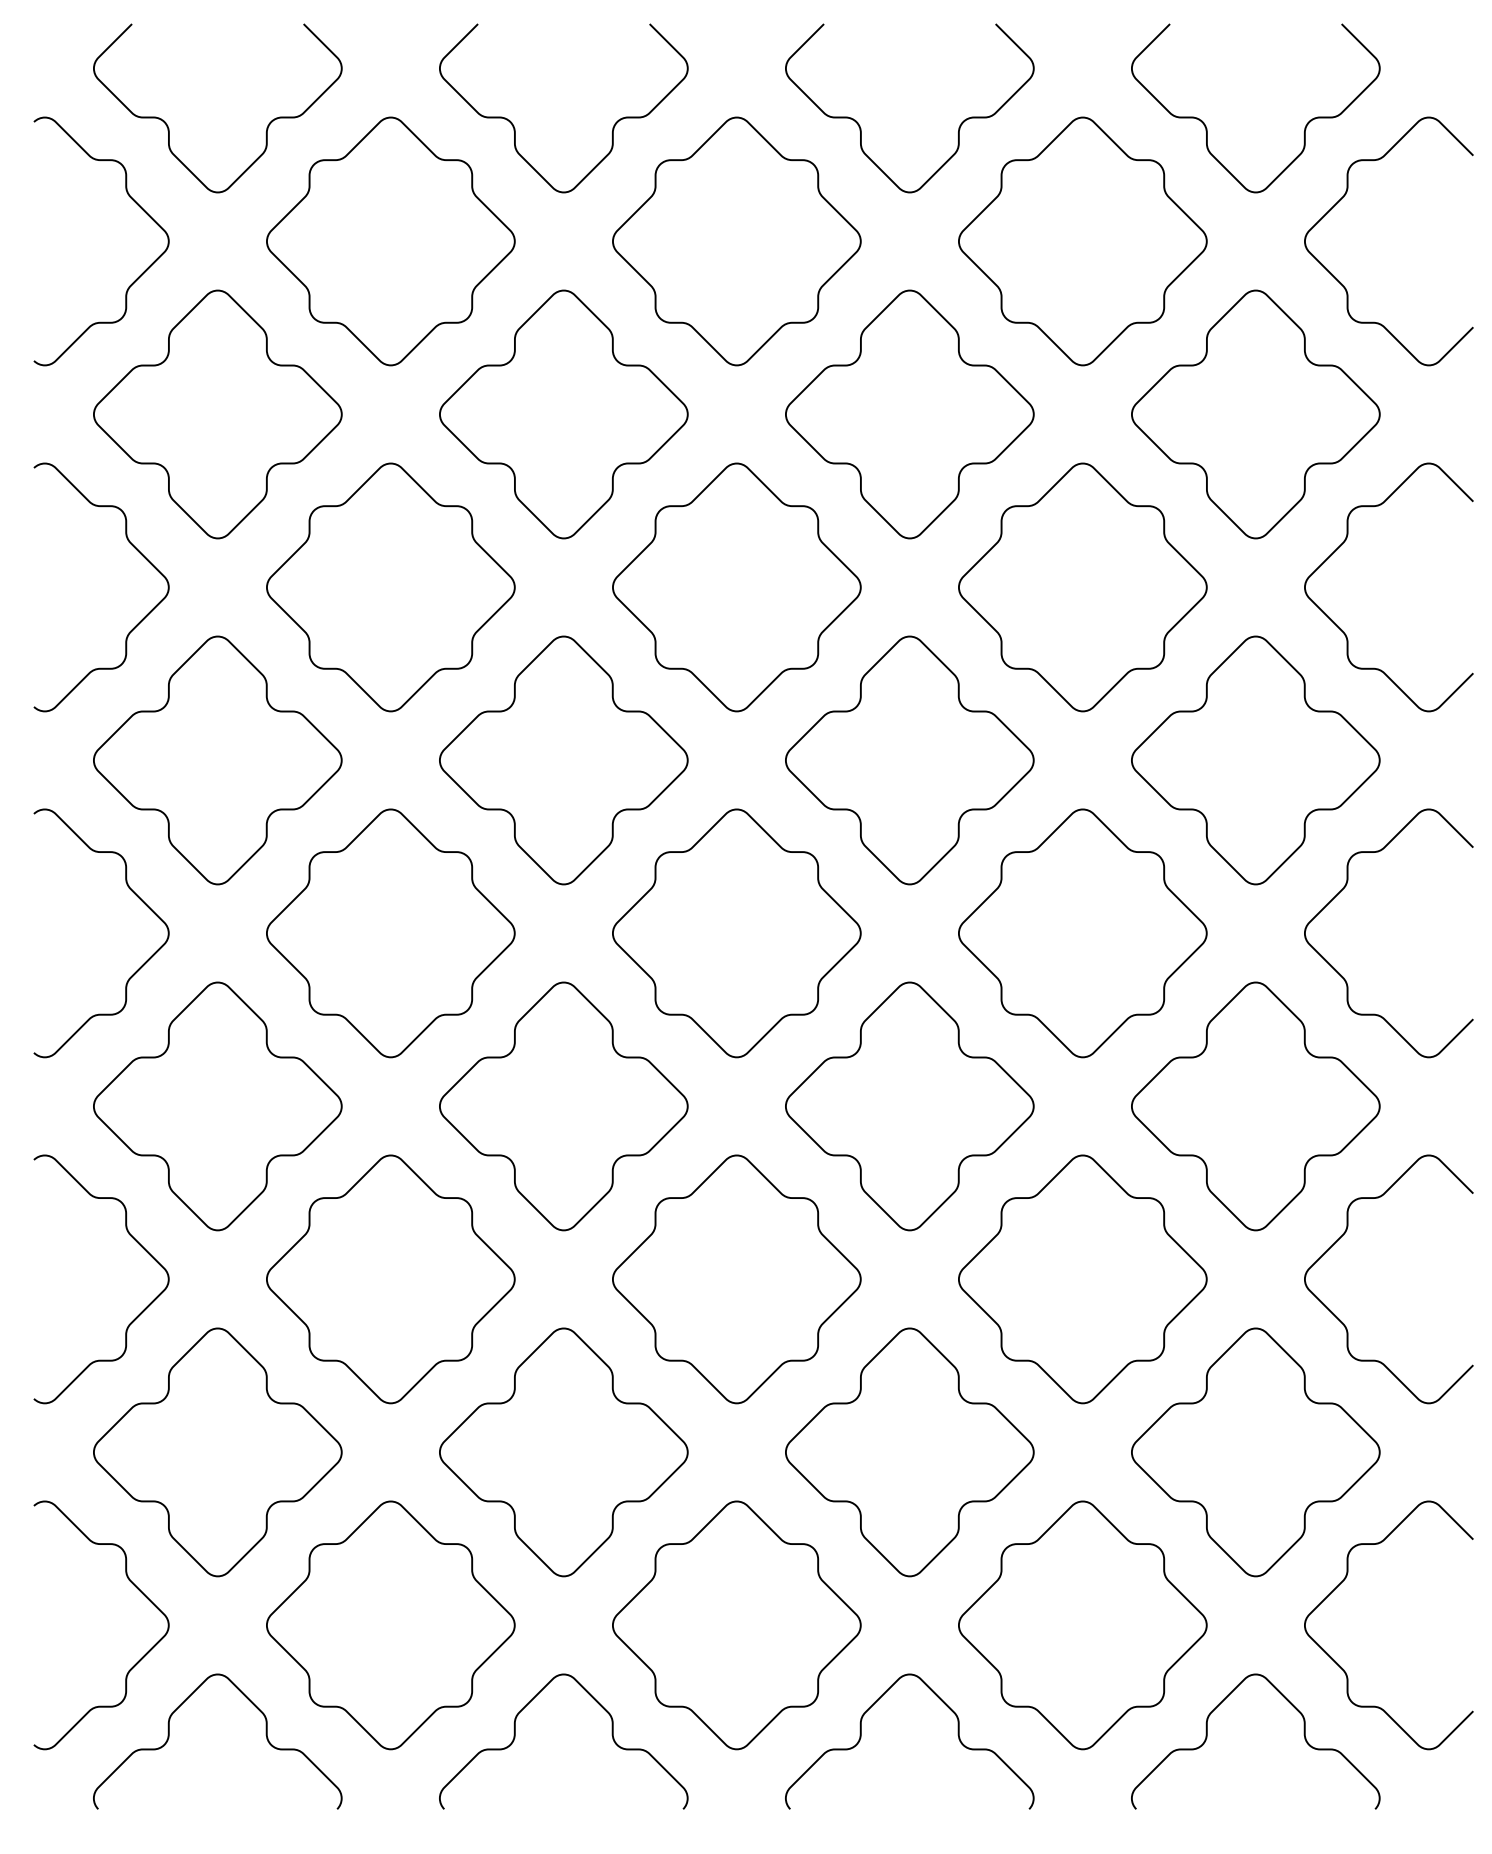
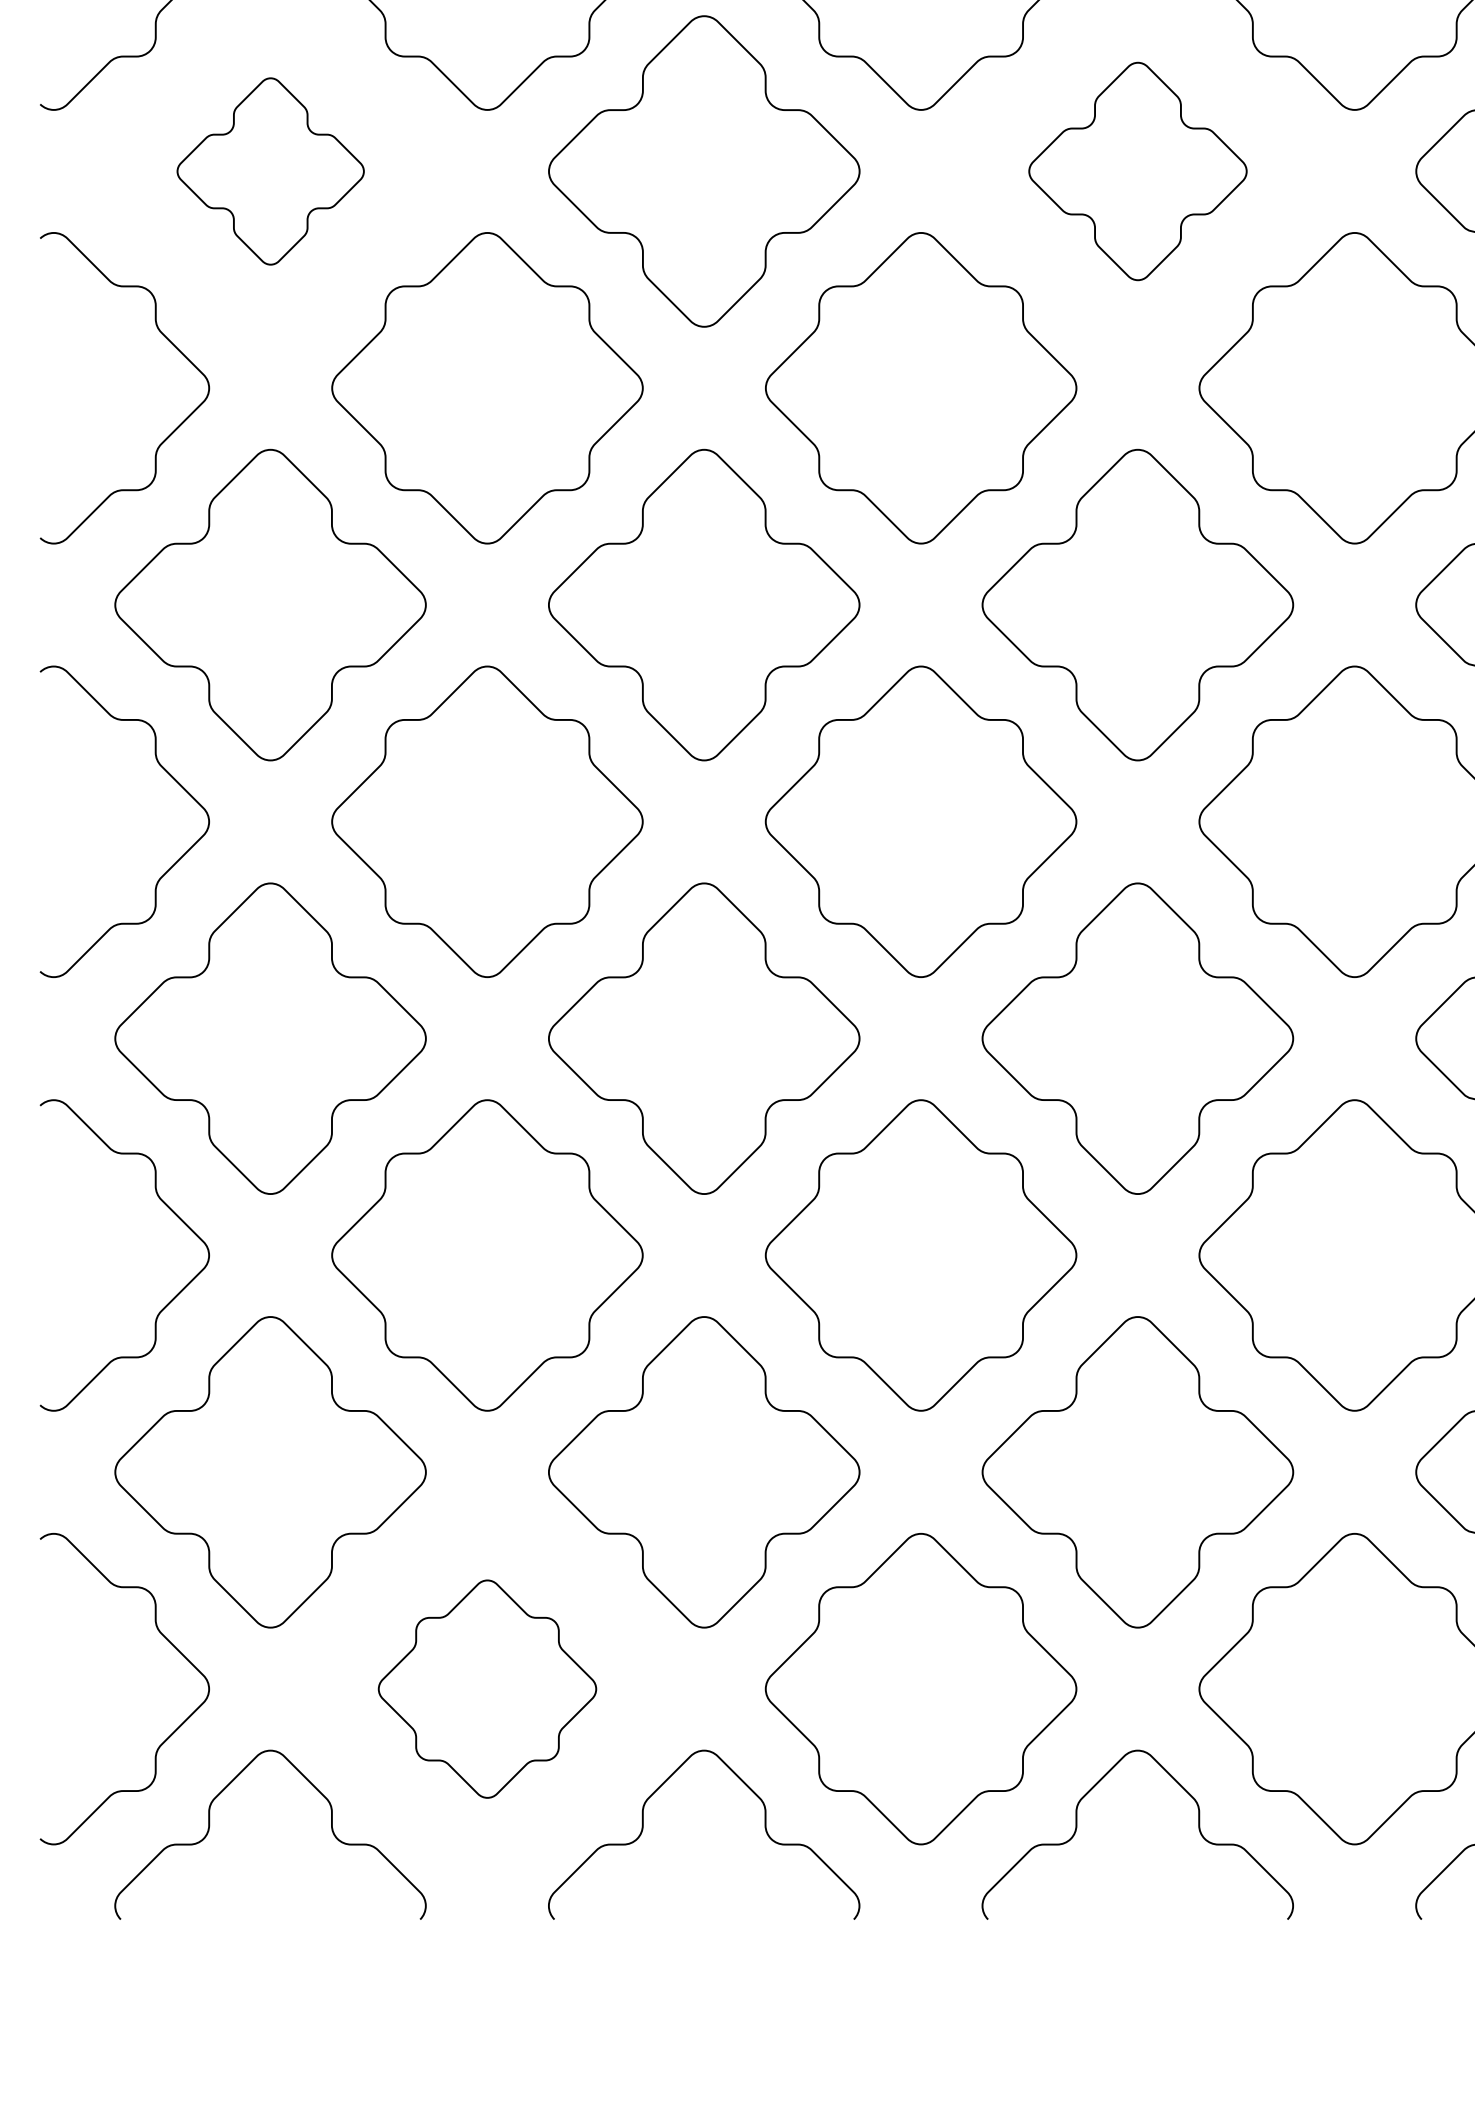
part: (217, 414) -> (270, 171), size x0.6
part: (909, 414) -> (1137, 171), size x0.7
part: (390, 1625) -> (487, 1689), size x0.7

